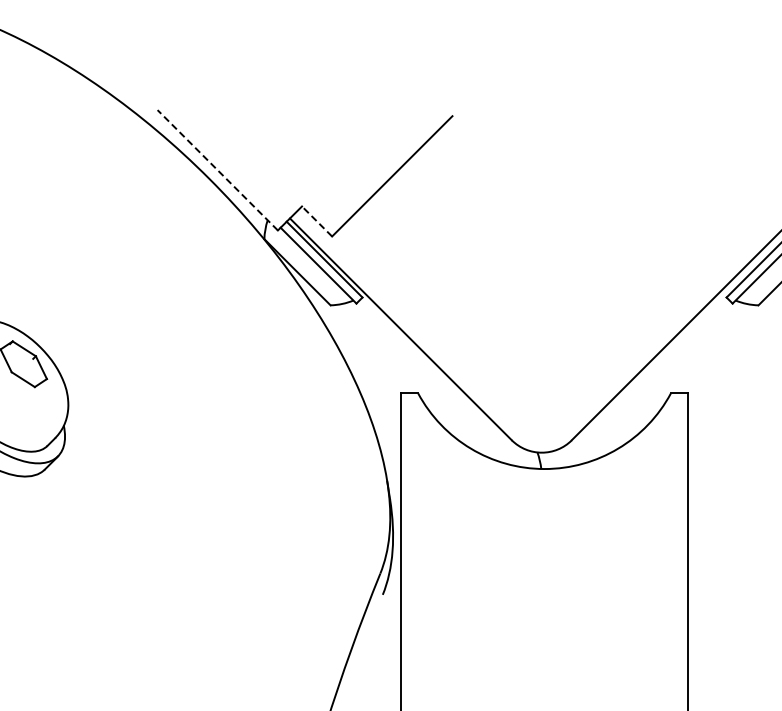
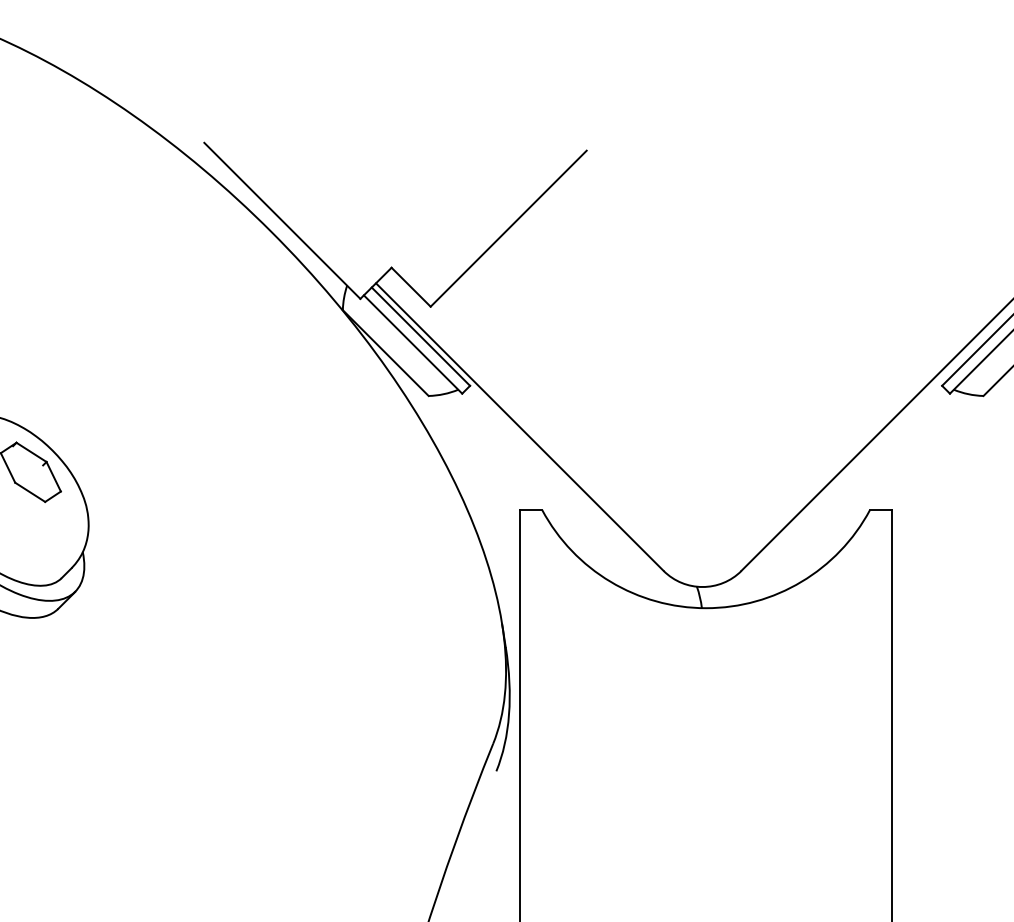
line: (217, 169) -> (282, 219), dashed -> solid
line: (316, 221) -> (410, 287), dashed -> solid

